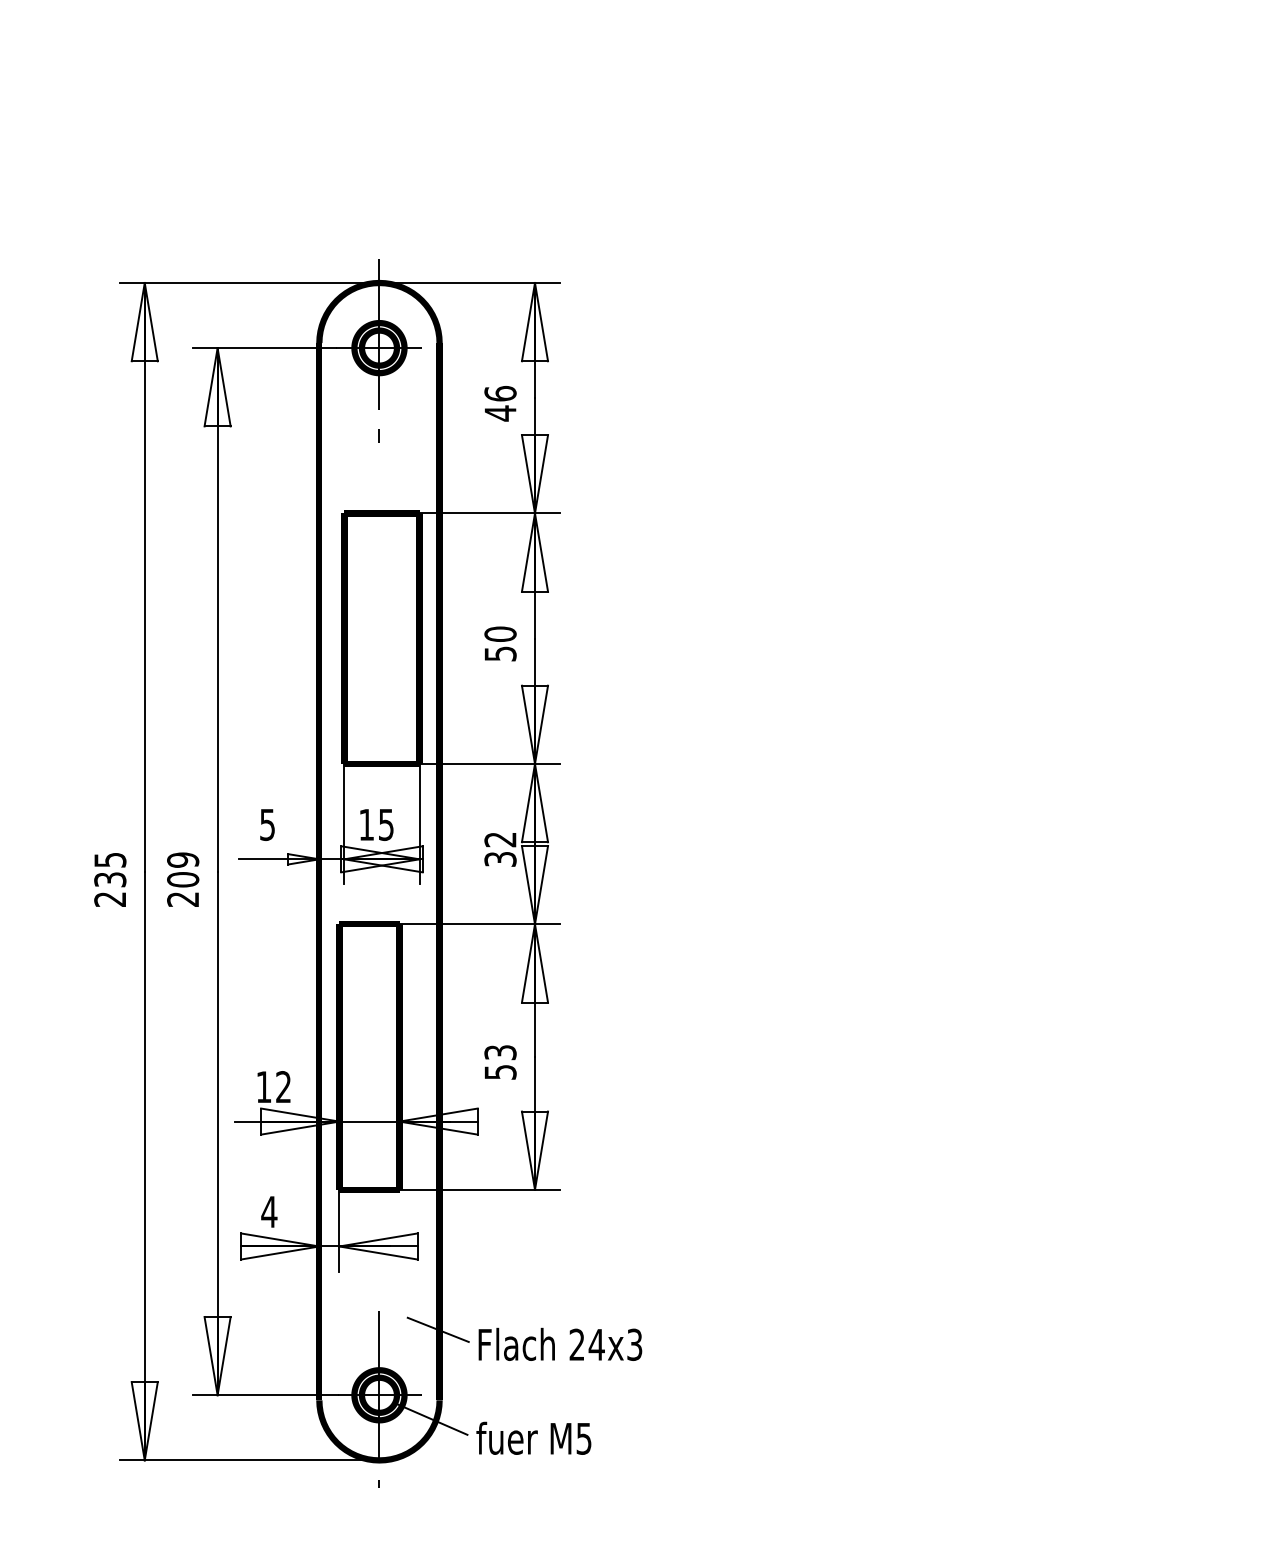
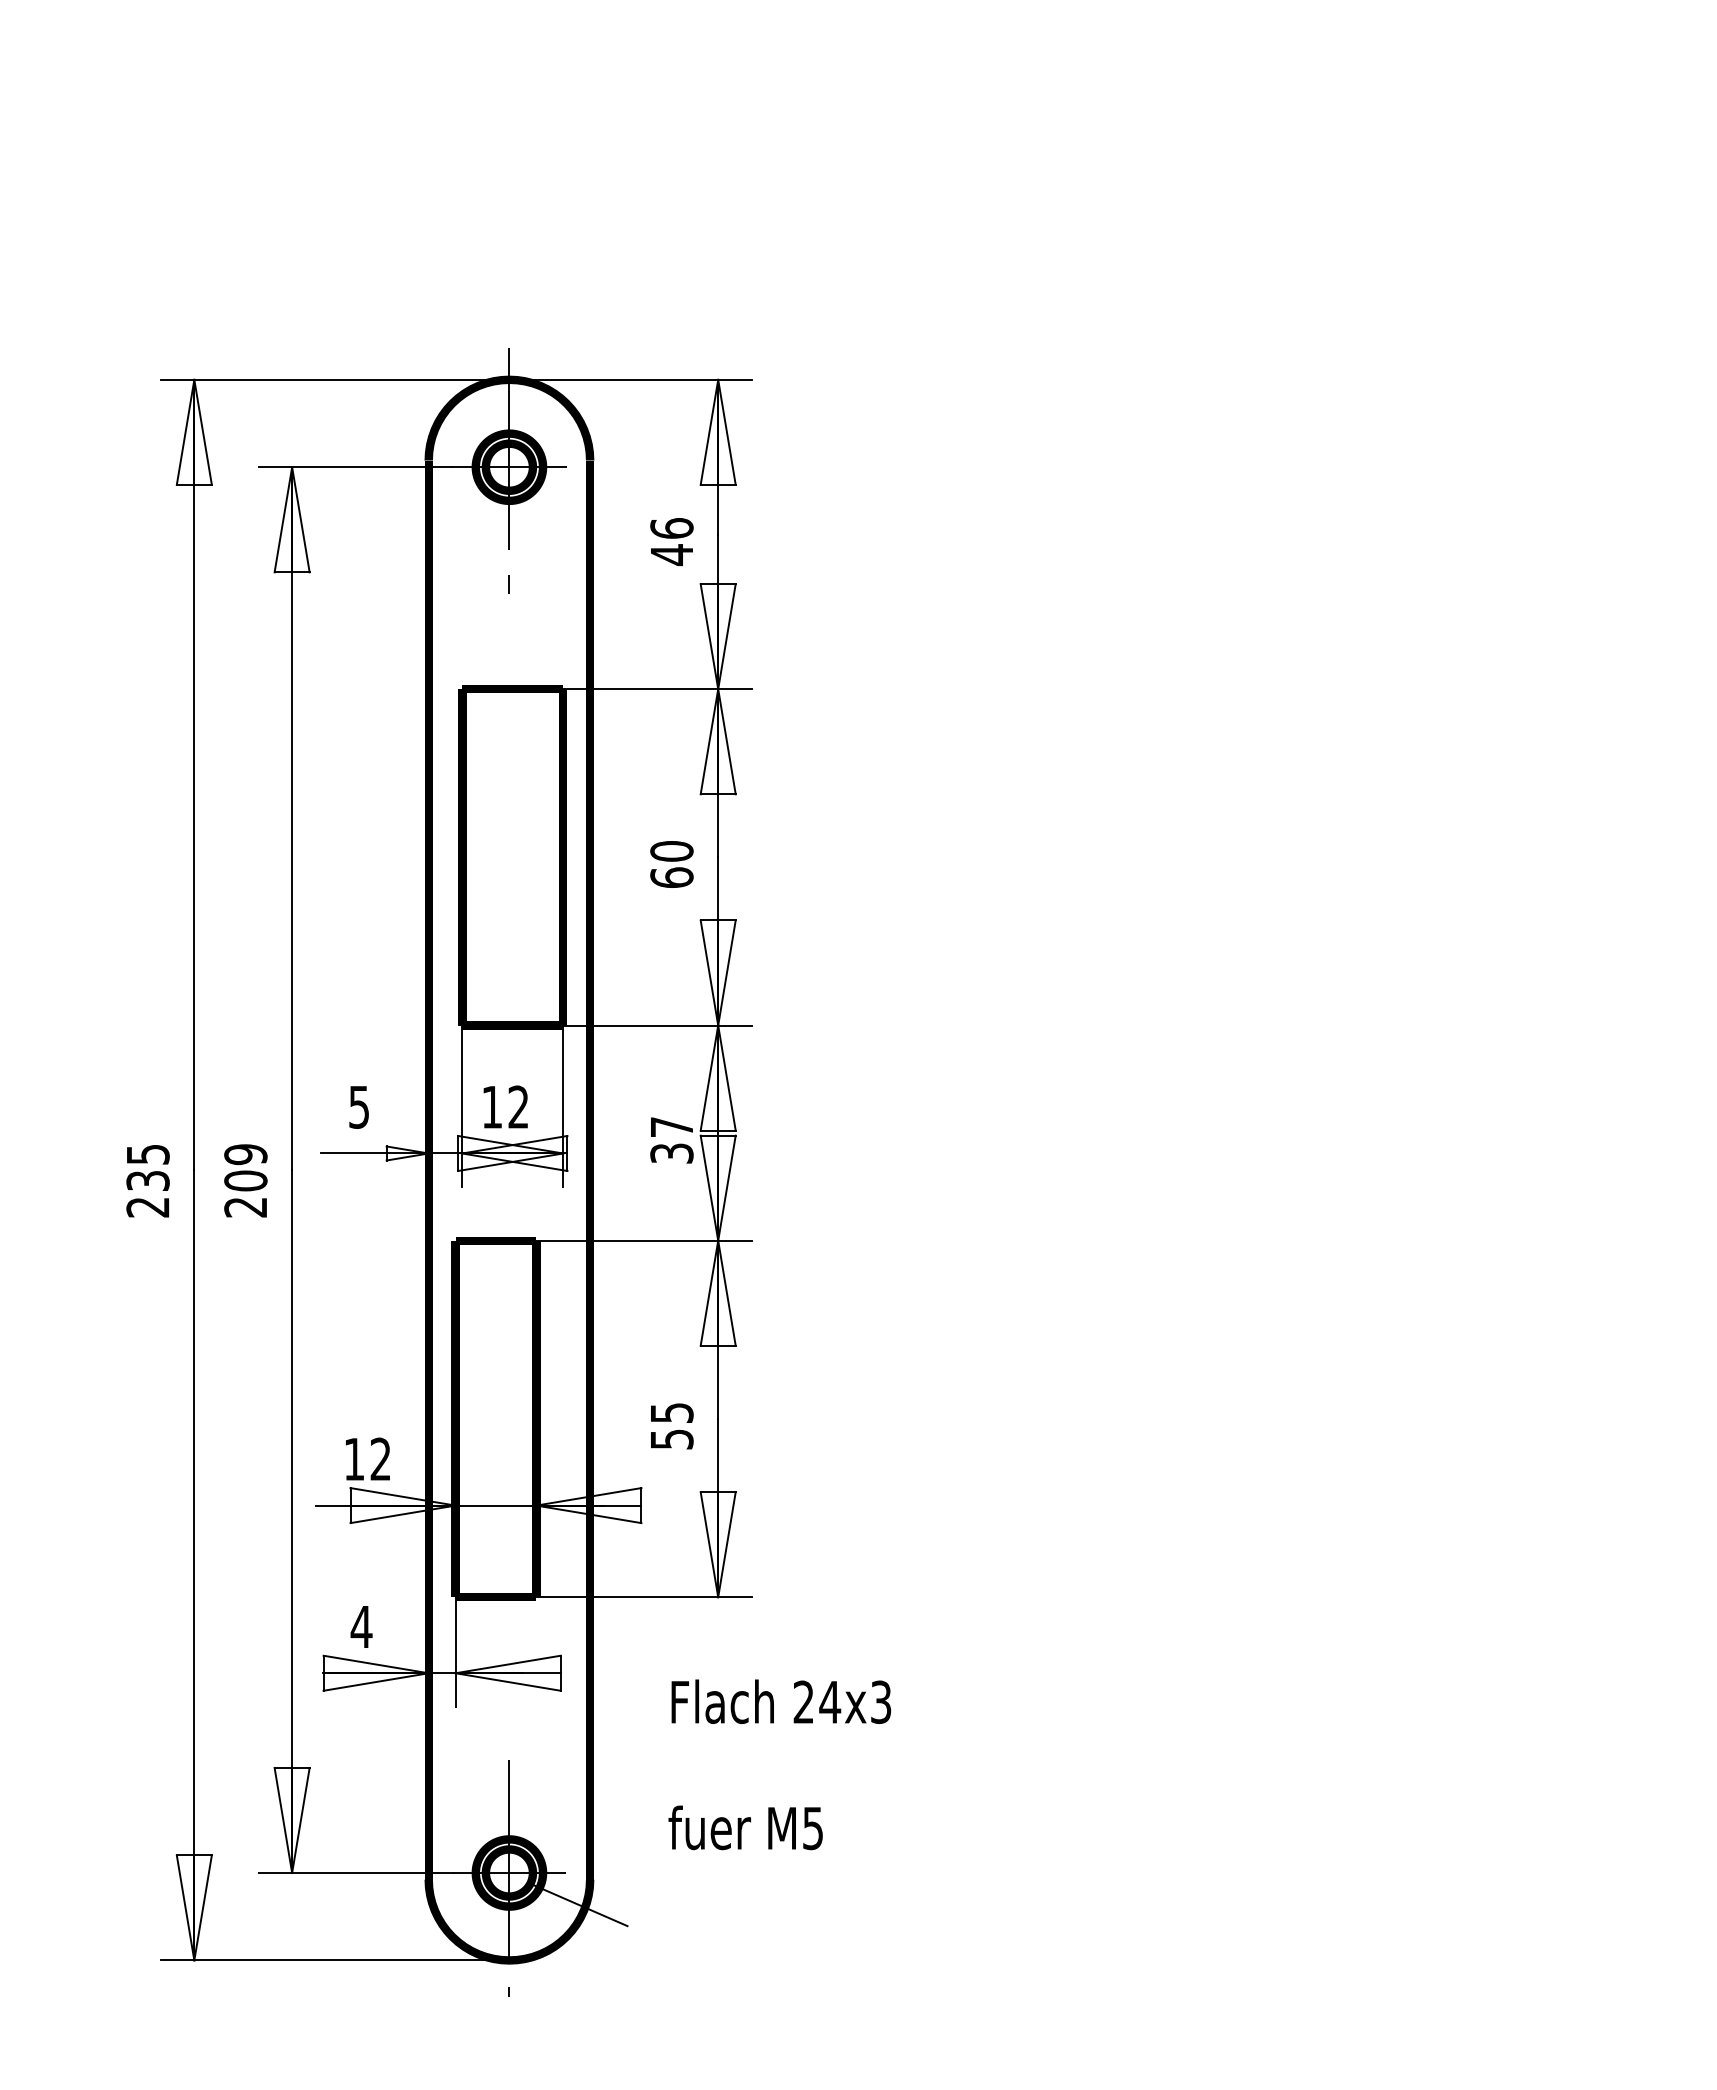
text: (500, 653) -> (671, 877), 50 -> 60
text: (386, 824) -> (518, 1106), 15 -> 12
text: (500, 839) -> (671, 1127), 32 -> 37
text: (500, 1052) -> (671, 1412), 53 -> 55
line: (438, 1330) -> (588, 1785), removed
text: (559, 1391) -> (779, 1764), moved

